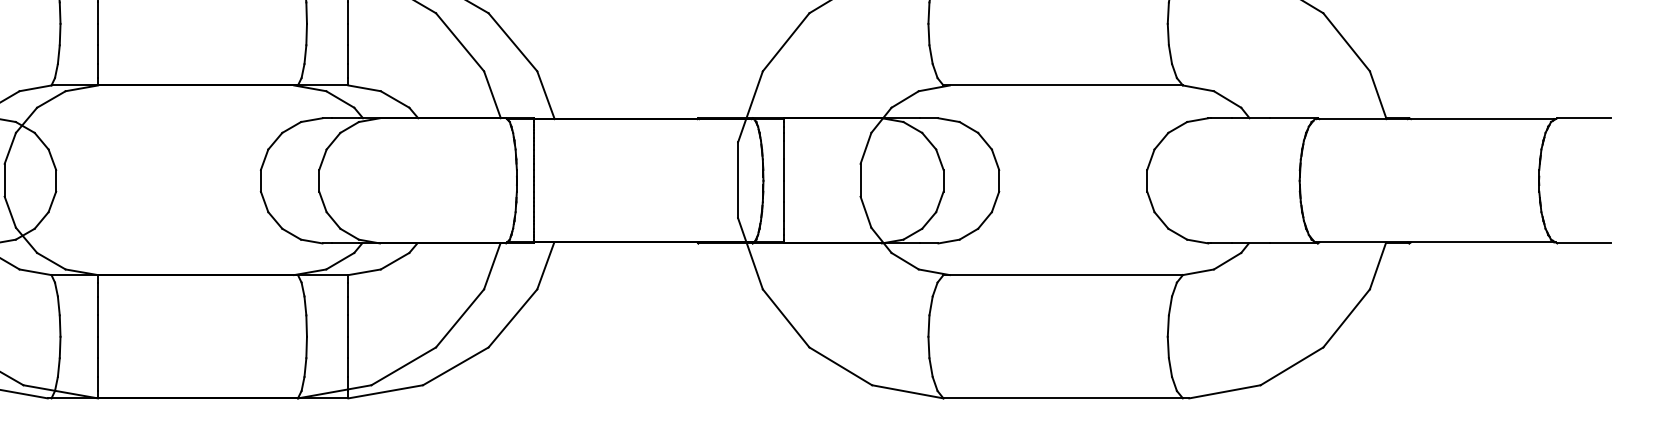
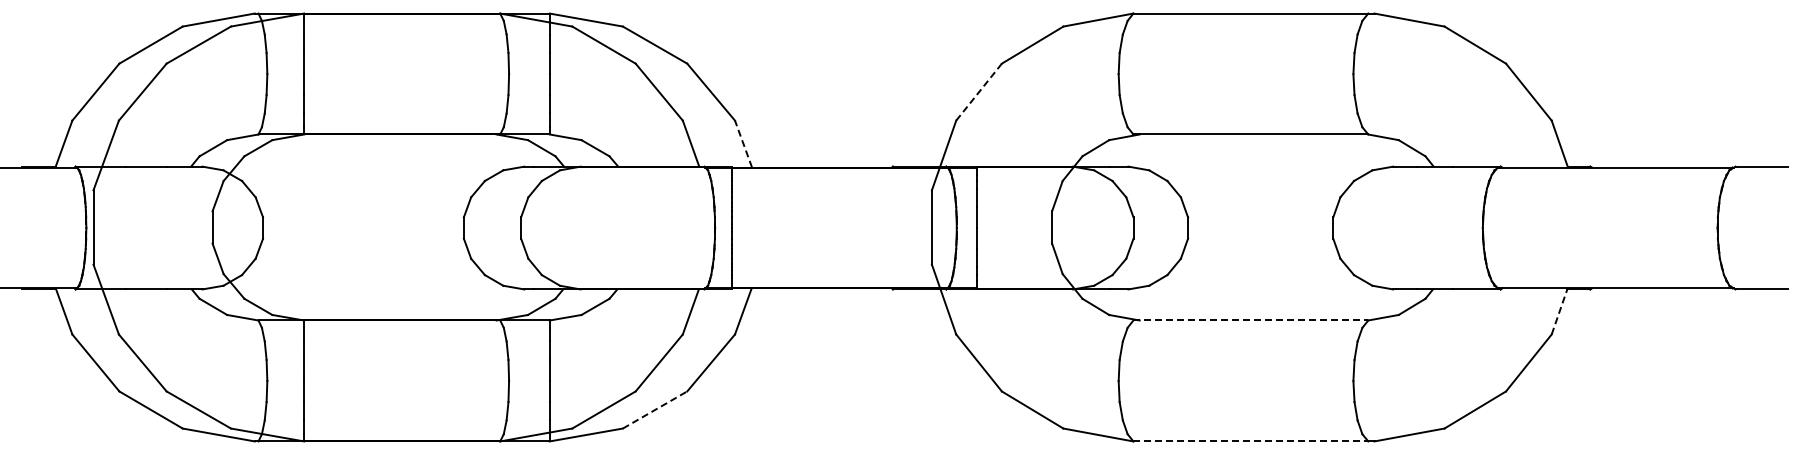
line: (786, 42) -> (979, 92), solid -> dashed
line: (545, 95) -> (743, 144), solid -> dashed
line: (1377, 265) -> (1559, 311), solid -> dashed
line: (1063, 275) -> (1251, 320), solid -> dashed
line: (456, 365) -> (655, 409), solid -> dashed
line: (1063, 398) -> (1251, 441), solid -> dashed

